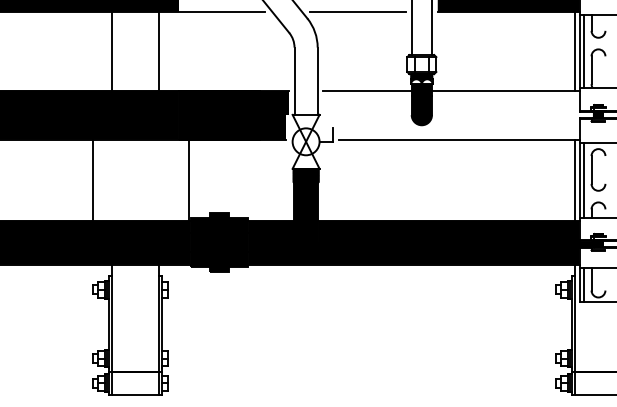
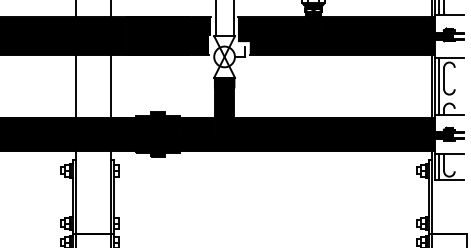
fill: (458, 114) -> (341, 35), added
line: (93, 179) -> (75, 85), moved
line: (188, 179) -> (111, 85), moved

